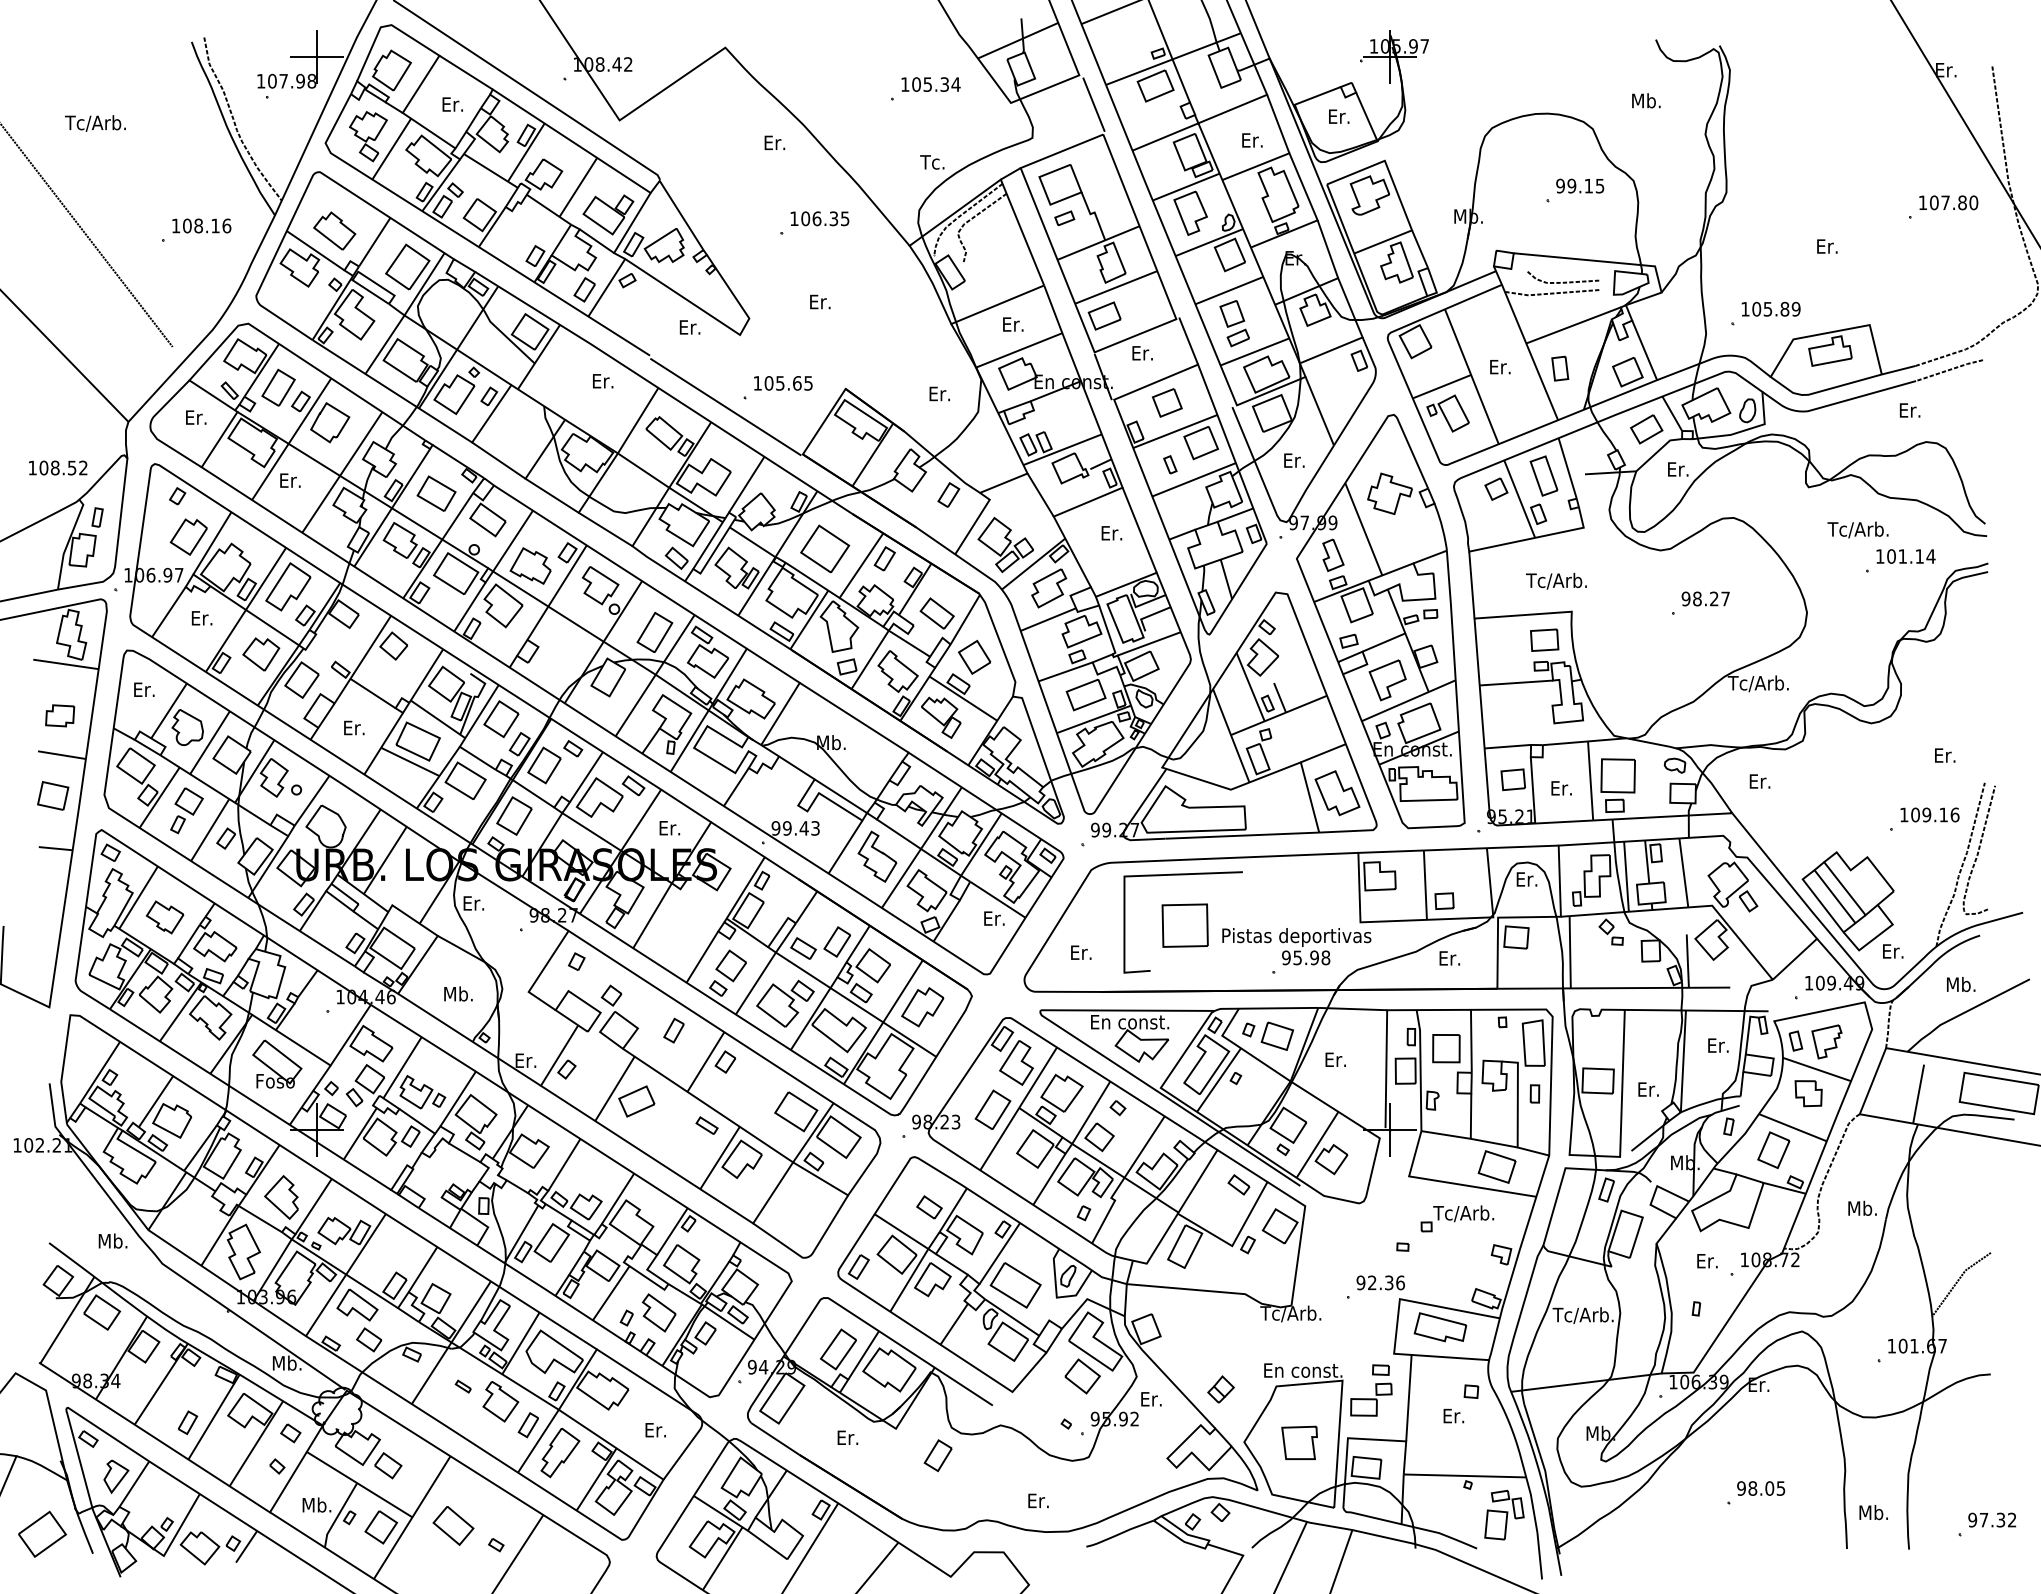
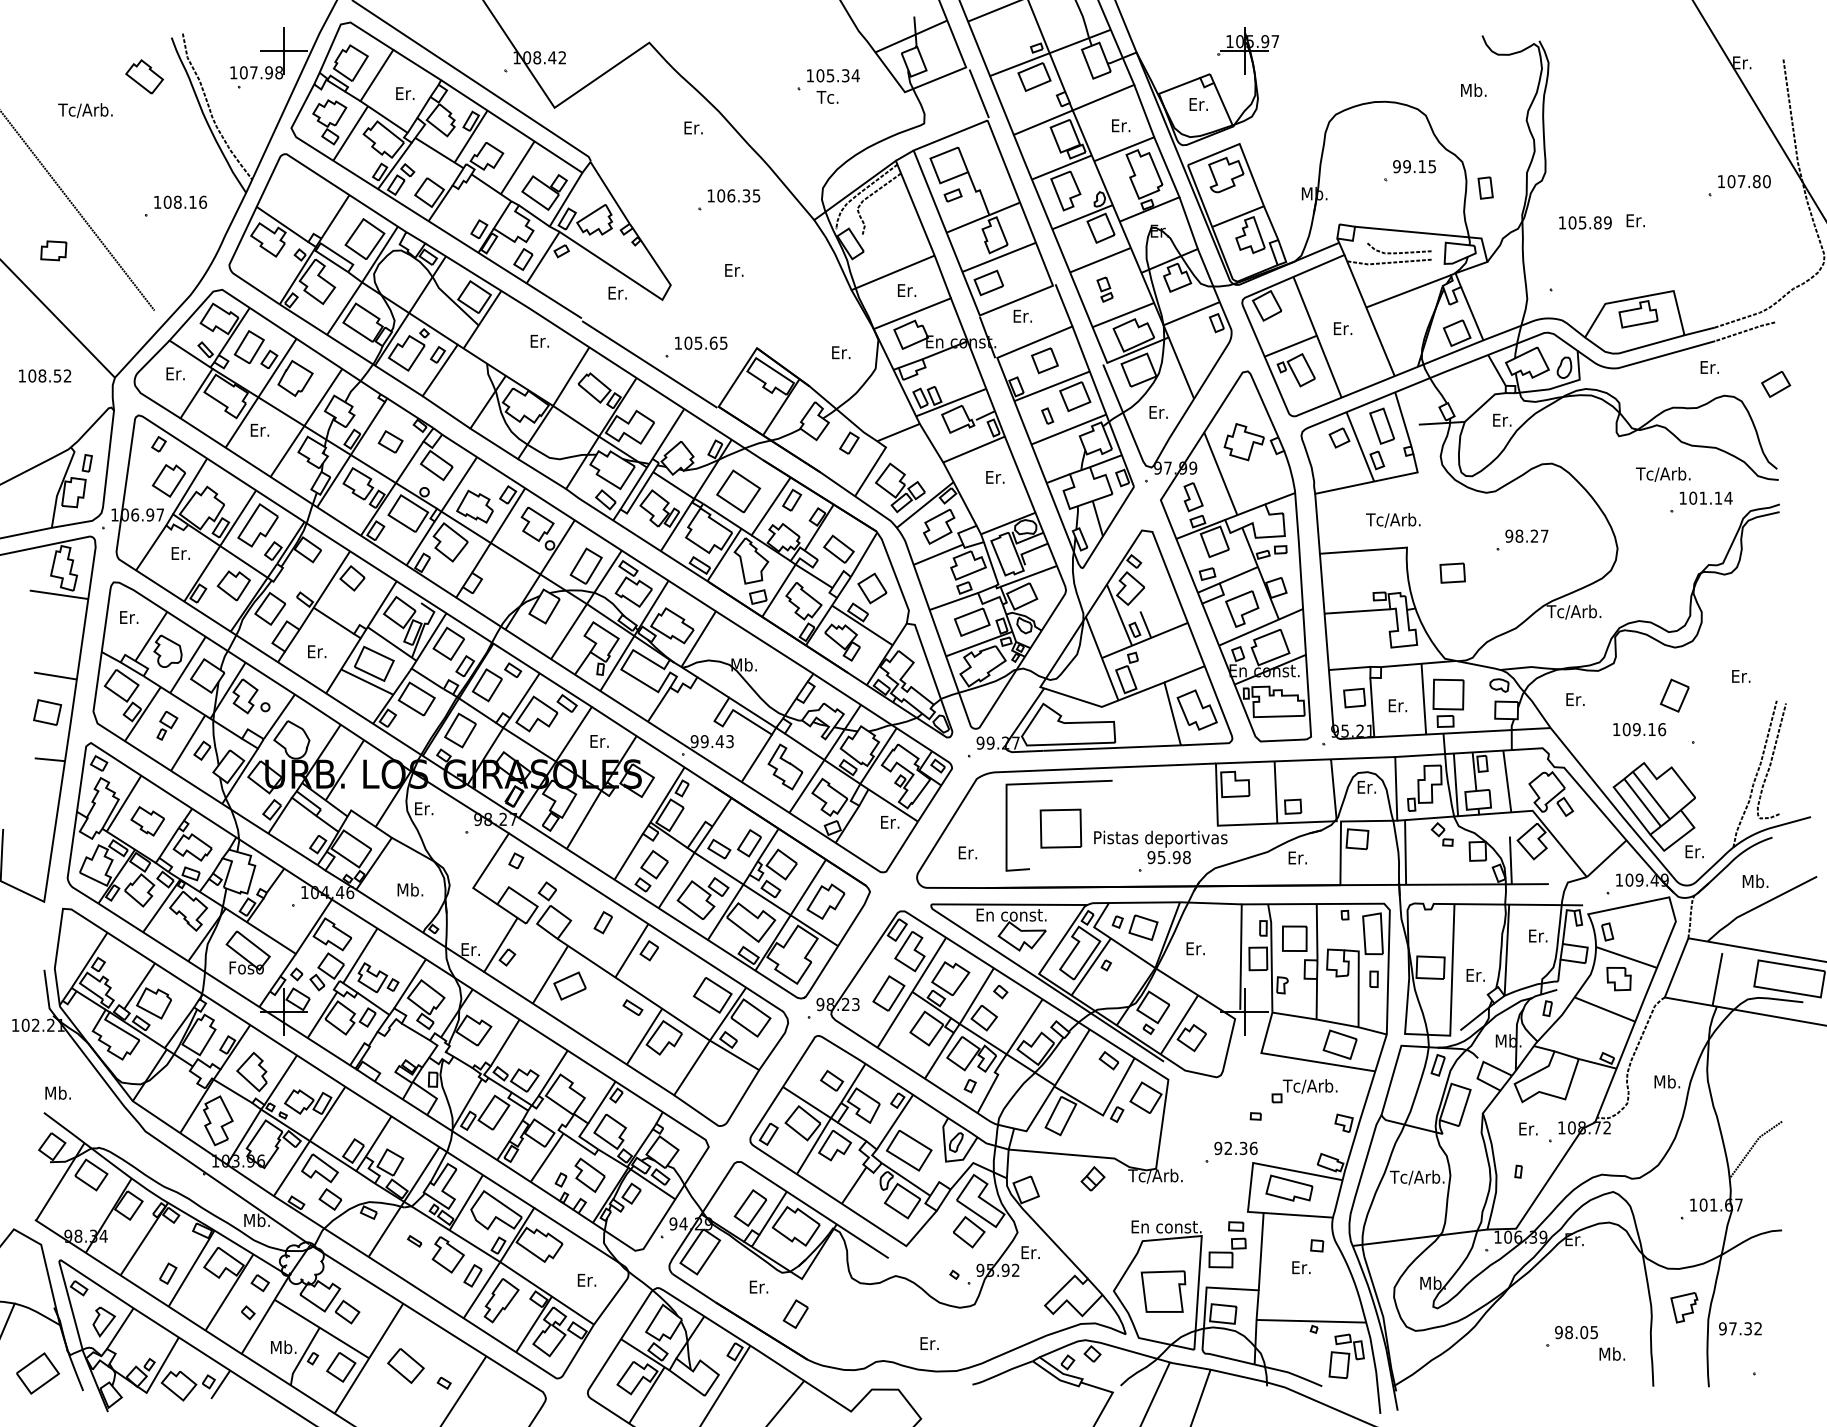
text: (932, 162) -> (827, 97), moved
part: (334, 230) -> (144, 76), moved
text: (1771, 308) -> (1585, 222), moved
part: (1233, 323) -> (1104, 289), size x0.6
part: (1560, 368) -> (1485, 187), moved
part: (1647, 429) -> (1776, 384), moved
text: (58, 467) -> (45, 375), moved
part: (436, 493) -> (390, 441), size x0.7
part: (1544, 639) -> (1452, 572), moved
part: (59, 715) -> (53, 250), moved
part: (187, 810) -> (167, 725), size x0.7
text: (1929, 814) -> (1639, 729), moved
part: (1827, 1041) -> (1684, 1307), moved
part: (1773, 1150) -> (1674, 695), moved
text: (112, 1240) -> (57, 1092), moved
part: (1220, 1389) -> (1092, 1178), moved
part: (1298, 1442) -> (1162, 1291), size x1.4
part: (937, 1454) -> (795, 1313), moved
text: (1872, 1511) -> (1611, 1353), moved
text: (1992, 1519) -> (1740, 1328), moved

